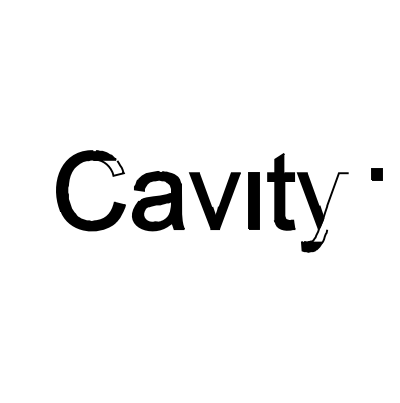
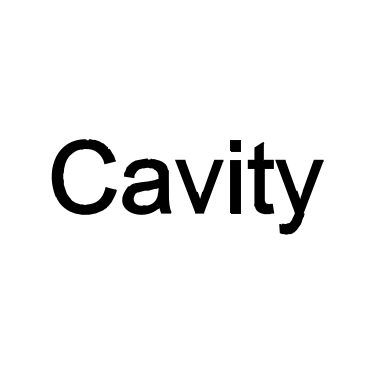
fill: (108, 167) -> (100, 155), added
part: (376, 174) -> (235, 146), moved
fill: (327, 207) -> (303, 192), added

